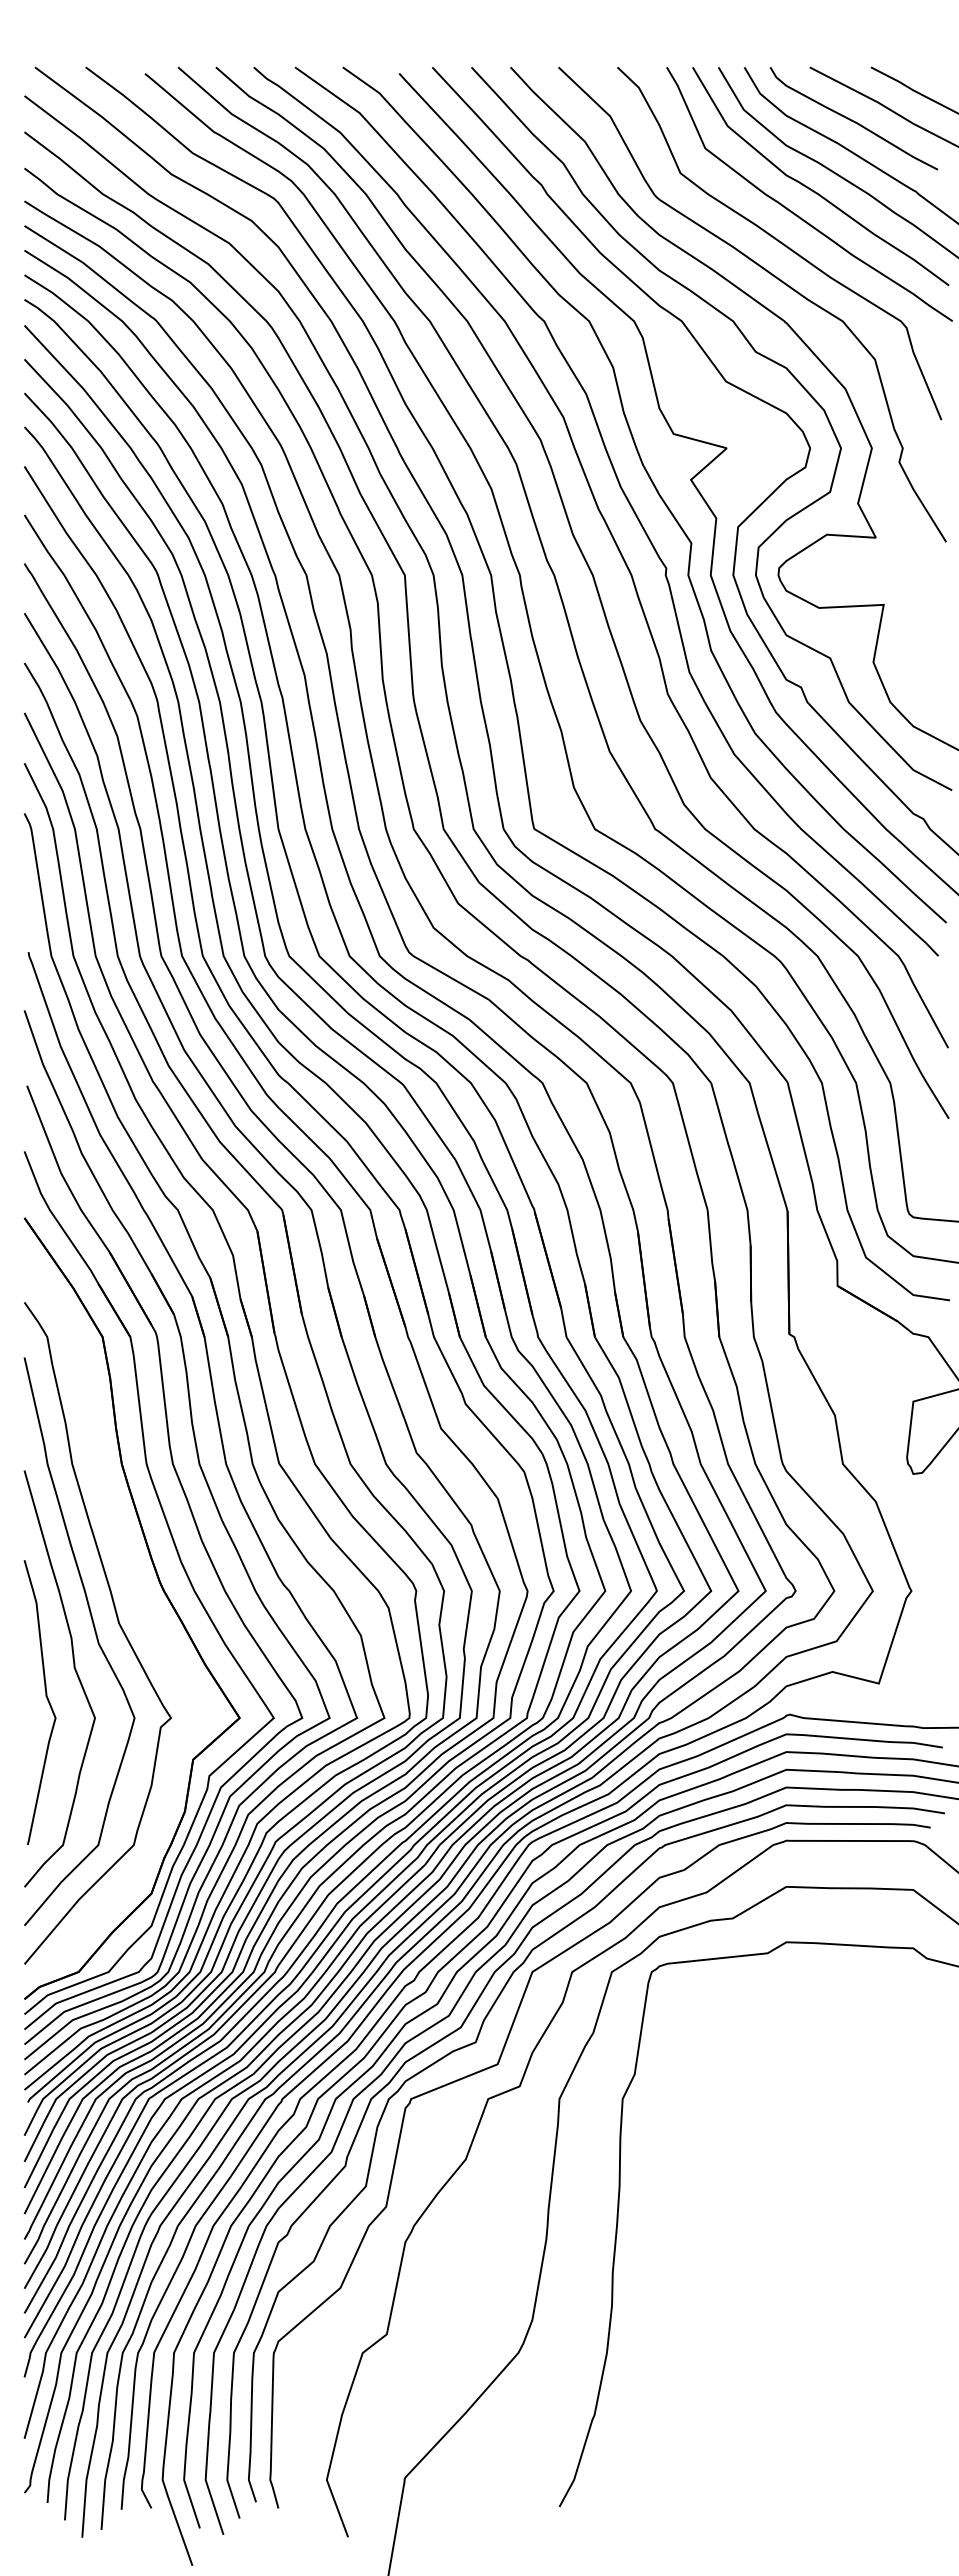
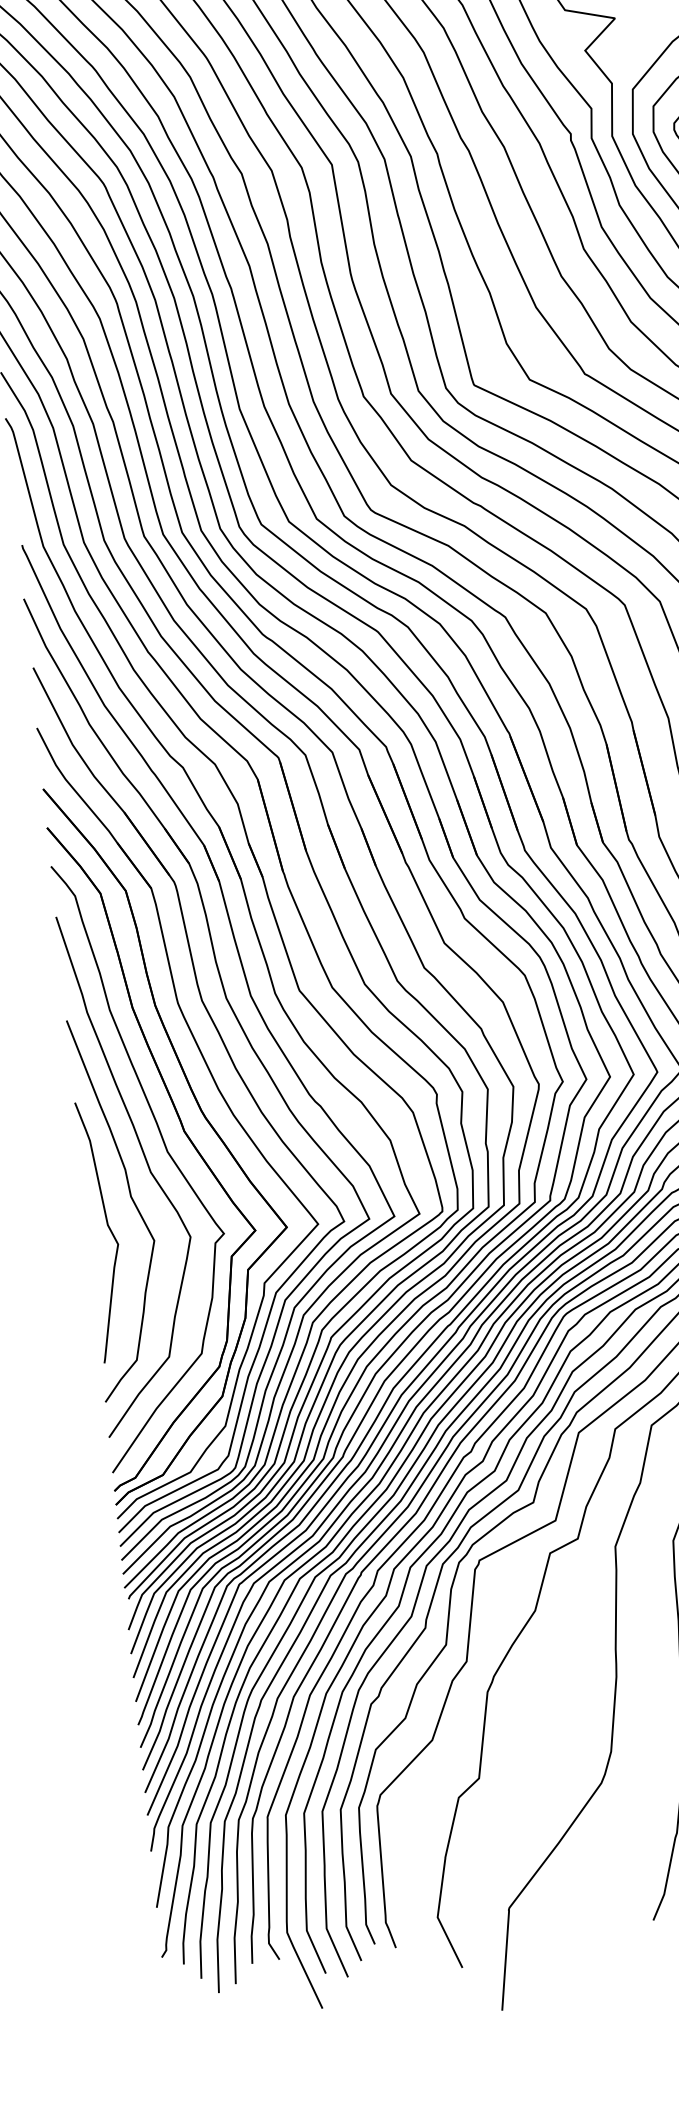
part: (140, 1607) -> (185, 1135), added

